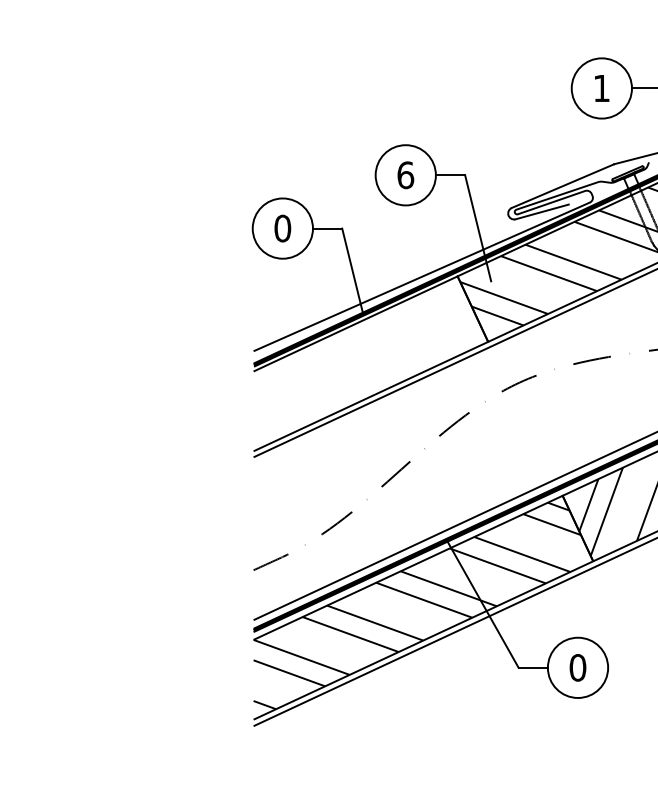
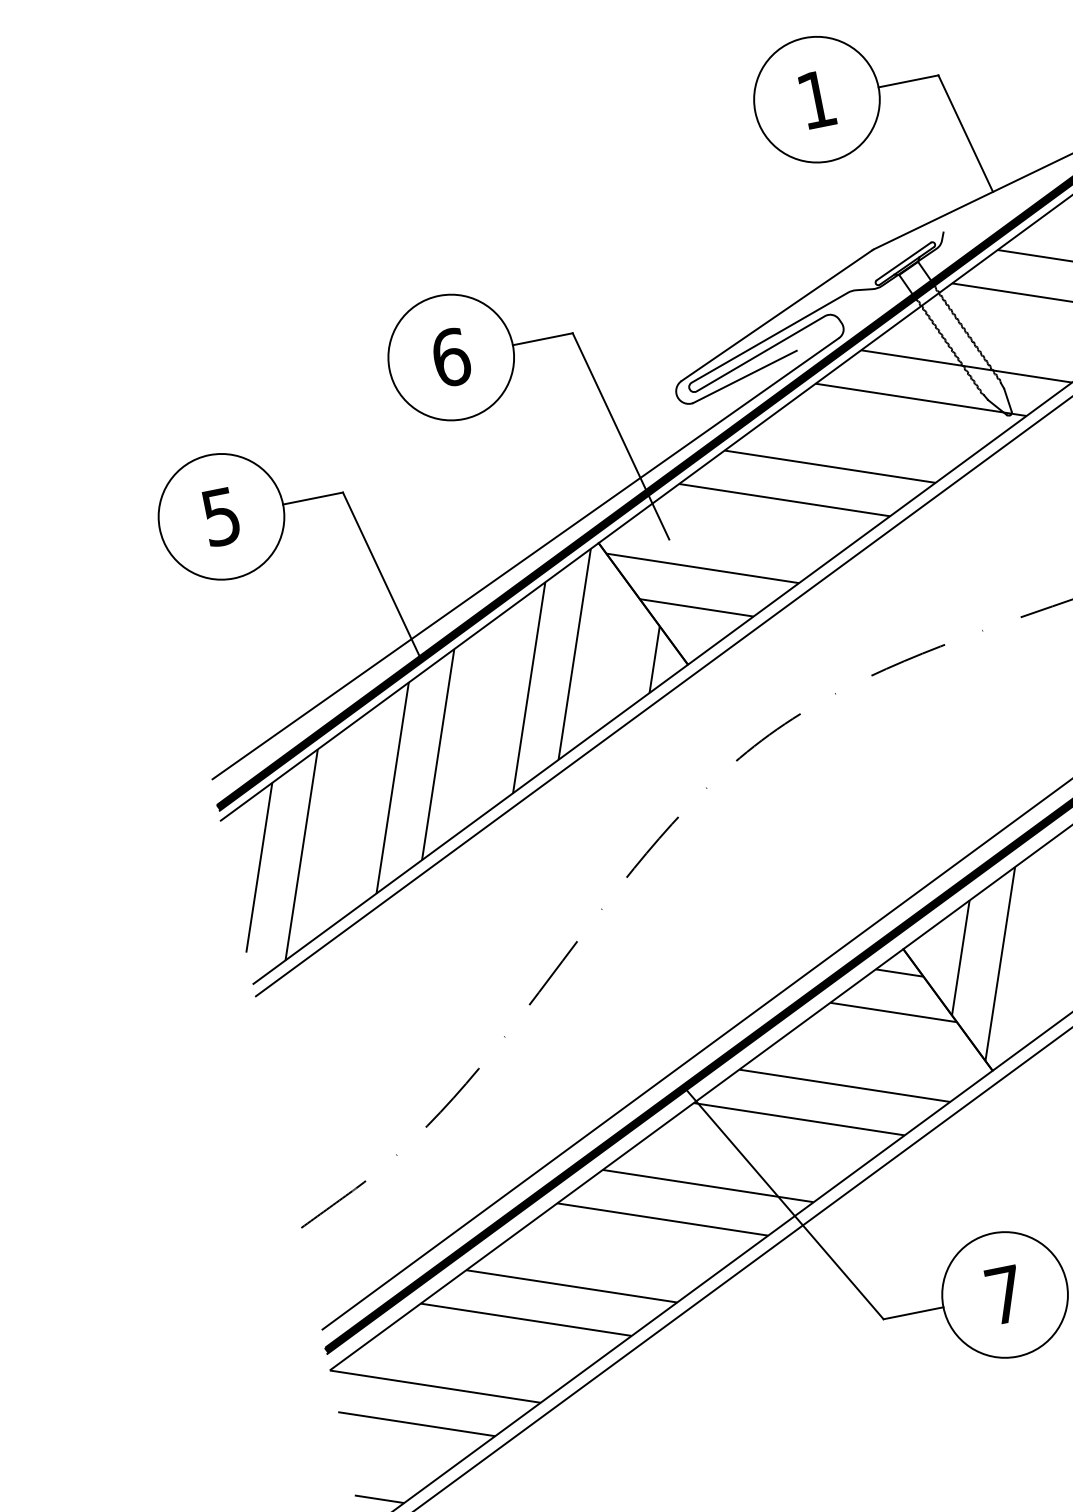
text: (282, 228) -> (220, 516), 0 -> 5
hatch: (365, 360) -> (444, 752), added
text: (577, 667) -> (1003, 1294), 0 -> 7

